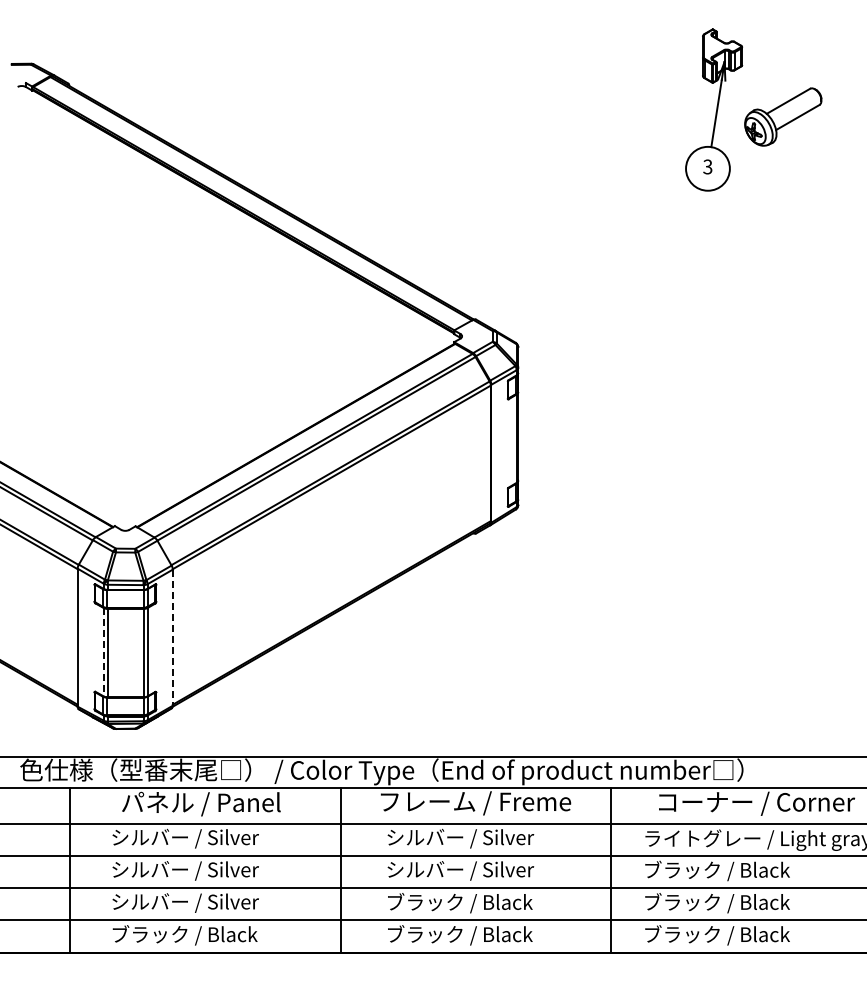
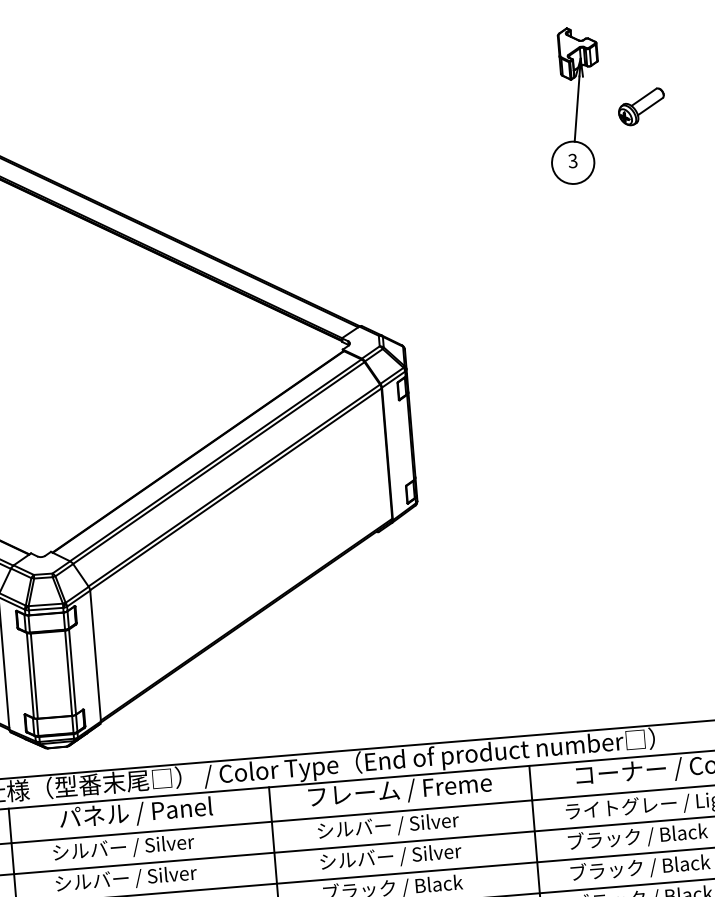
part: (783, 116) -> (641, 106), size x0.62
line: (172, 638) -> (95, 656), dashed -> solid
line: (103, 652) -> (30, 675), dashed -> solid

